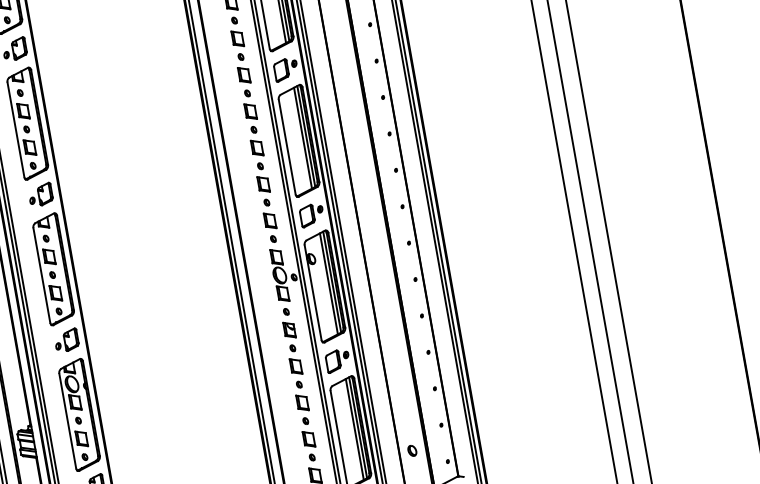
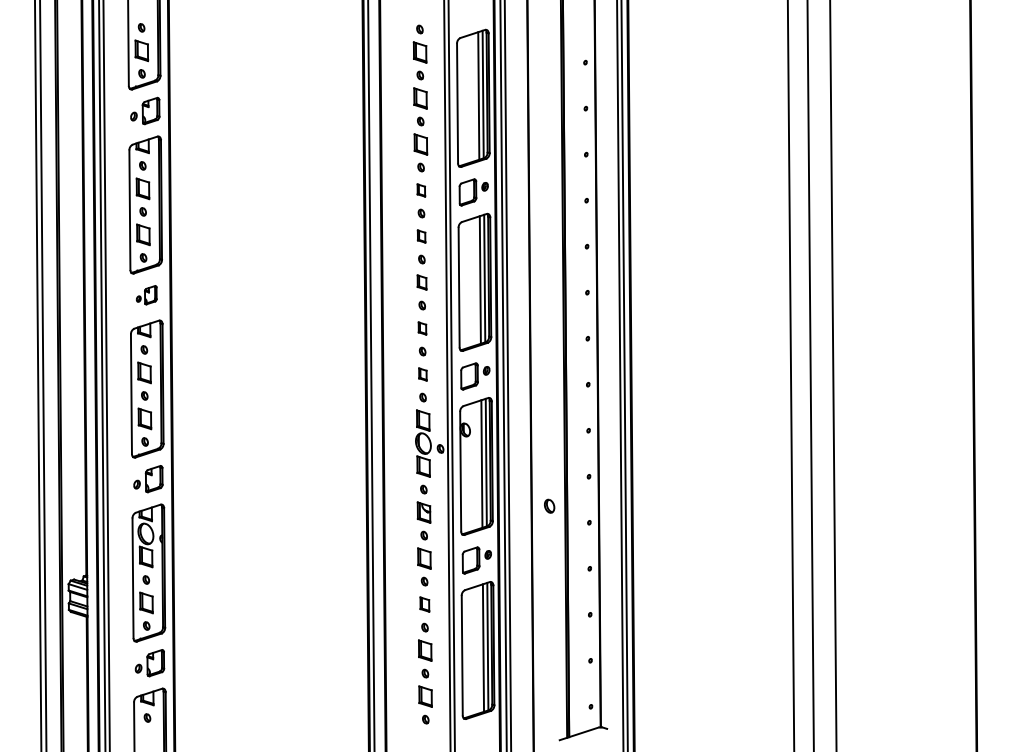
part: (244, 75) -> (421, 190), size x0.6
part: (250, 111) -> (421, 236), size x0.6
part: (256, 148) -> (421, 282), size x0.7
part: (263, 184) -> (422, 328), size x0.6
part: (40, 195) -> (146, 295), size x0.7
part: (269, 220) -> (422, 374), size x0.6
part: (302, 402) -> (424, 604), size x0.7
part: (412, 450) -> (549, 505), moved

